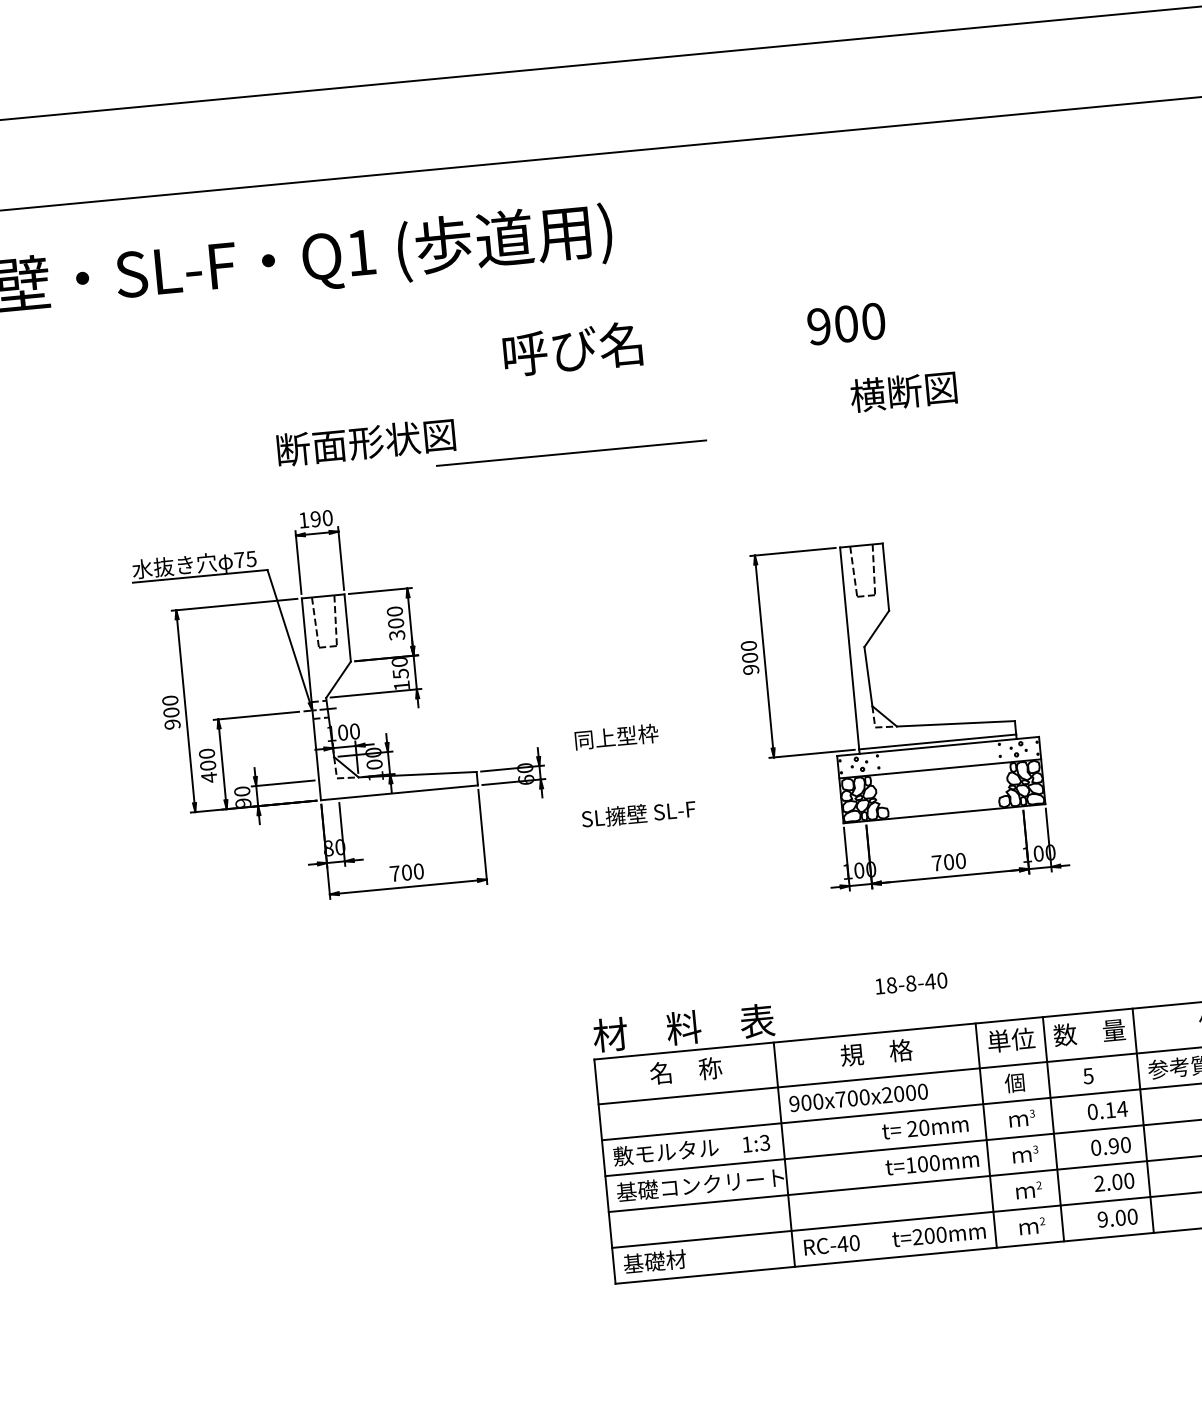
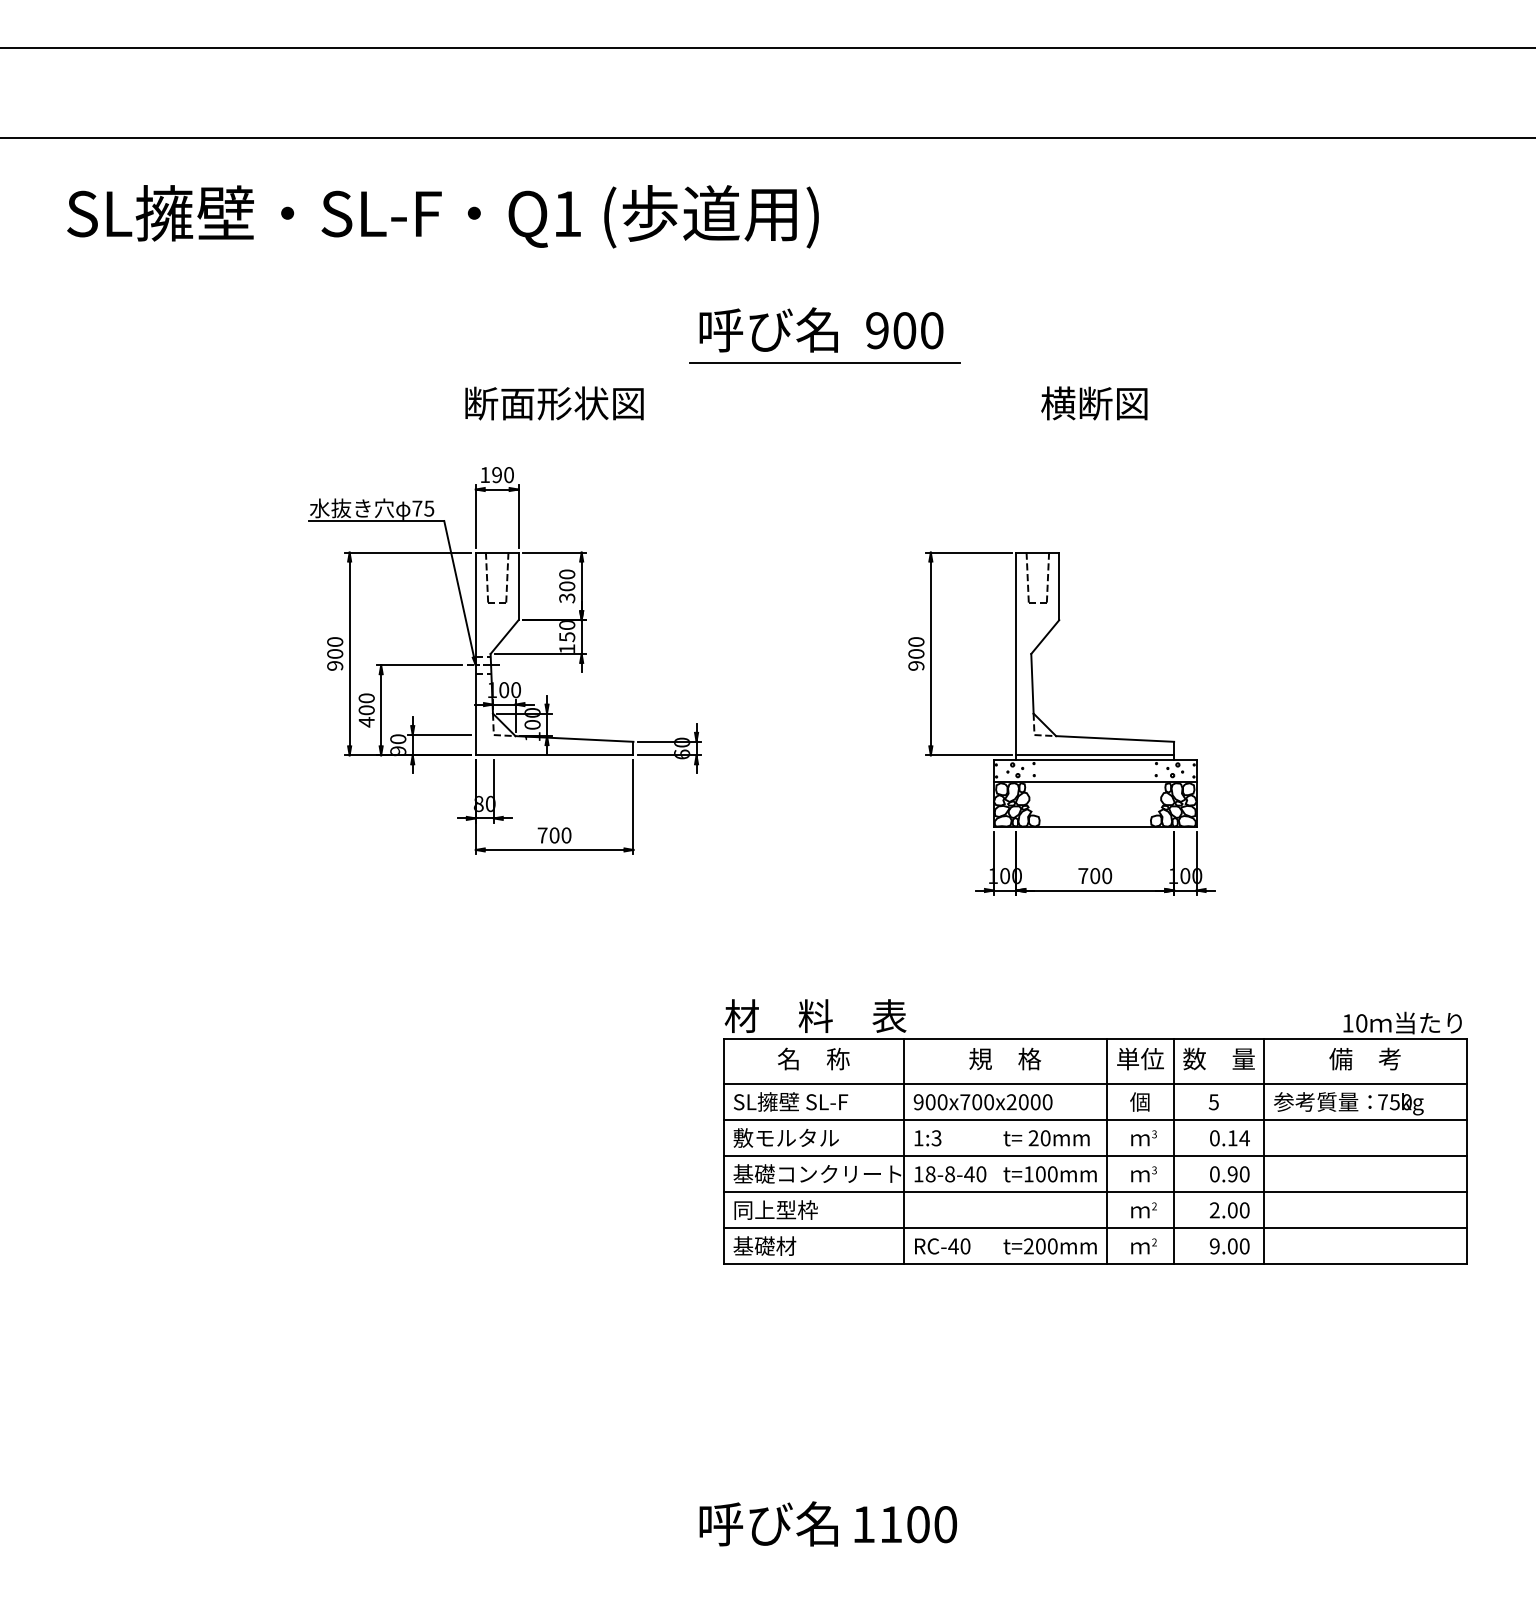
text: (846, 323) -> (904, 330), moved
line: (571, 452) -> (824, 362), moved
text: (615, 736) -> (775, 1209), moved
text: (639, 813) -> (791, 1101), moved
text: (911, 983) -> (950, 1174), moved
text: (755, 1144) -> (927, 1138), moved

